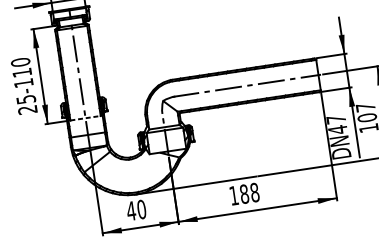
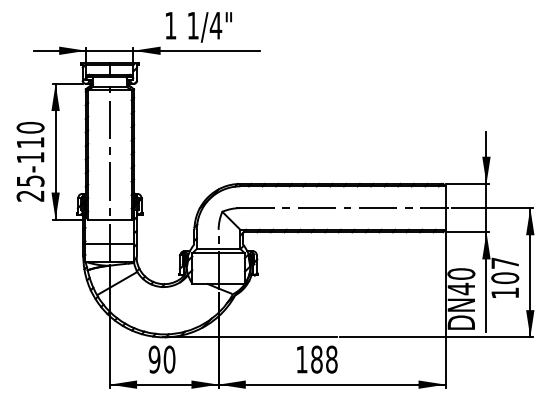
line: (85, 118) -> (109, 219), dashed -> solid
text: (336, 119) -> (461, 273), DN47 -> DN40
text: (131, 211) -> (154, 359), 40 -> 90

